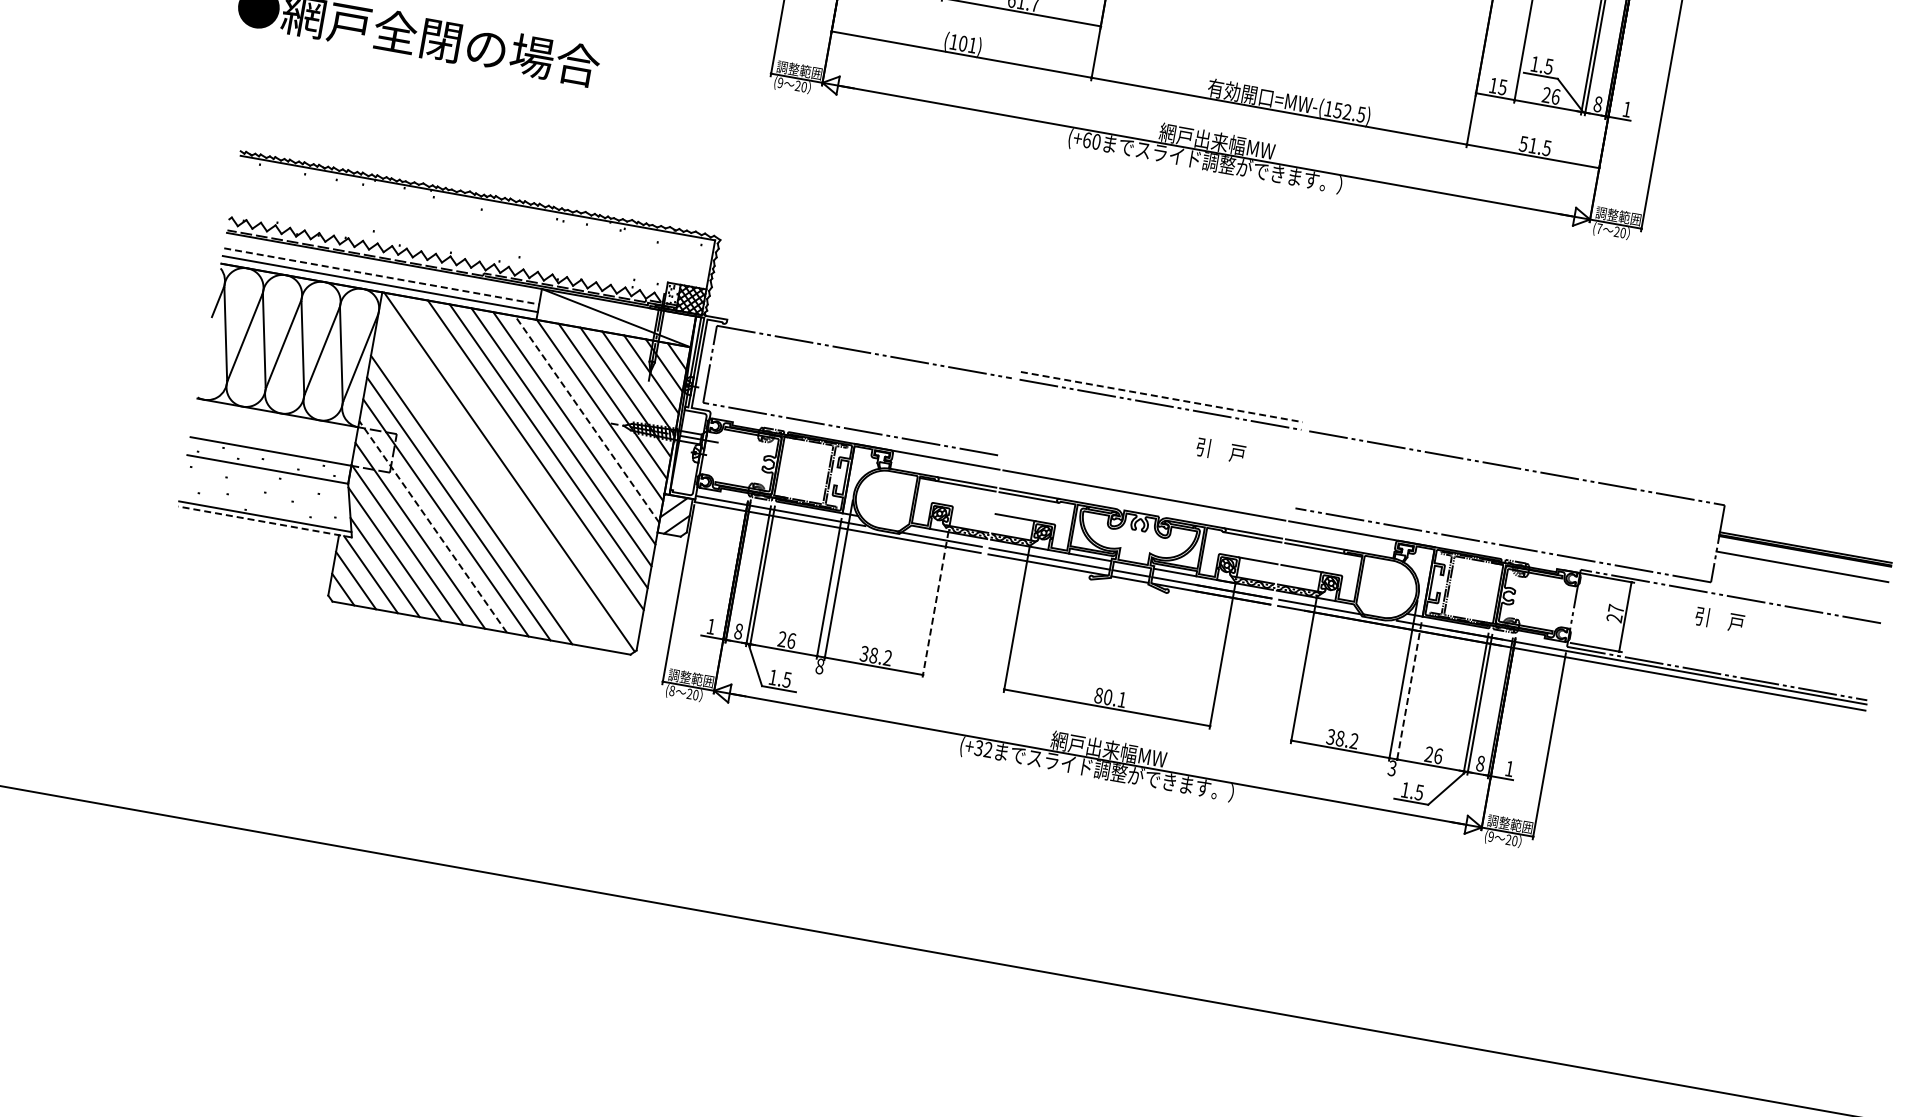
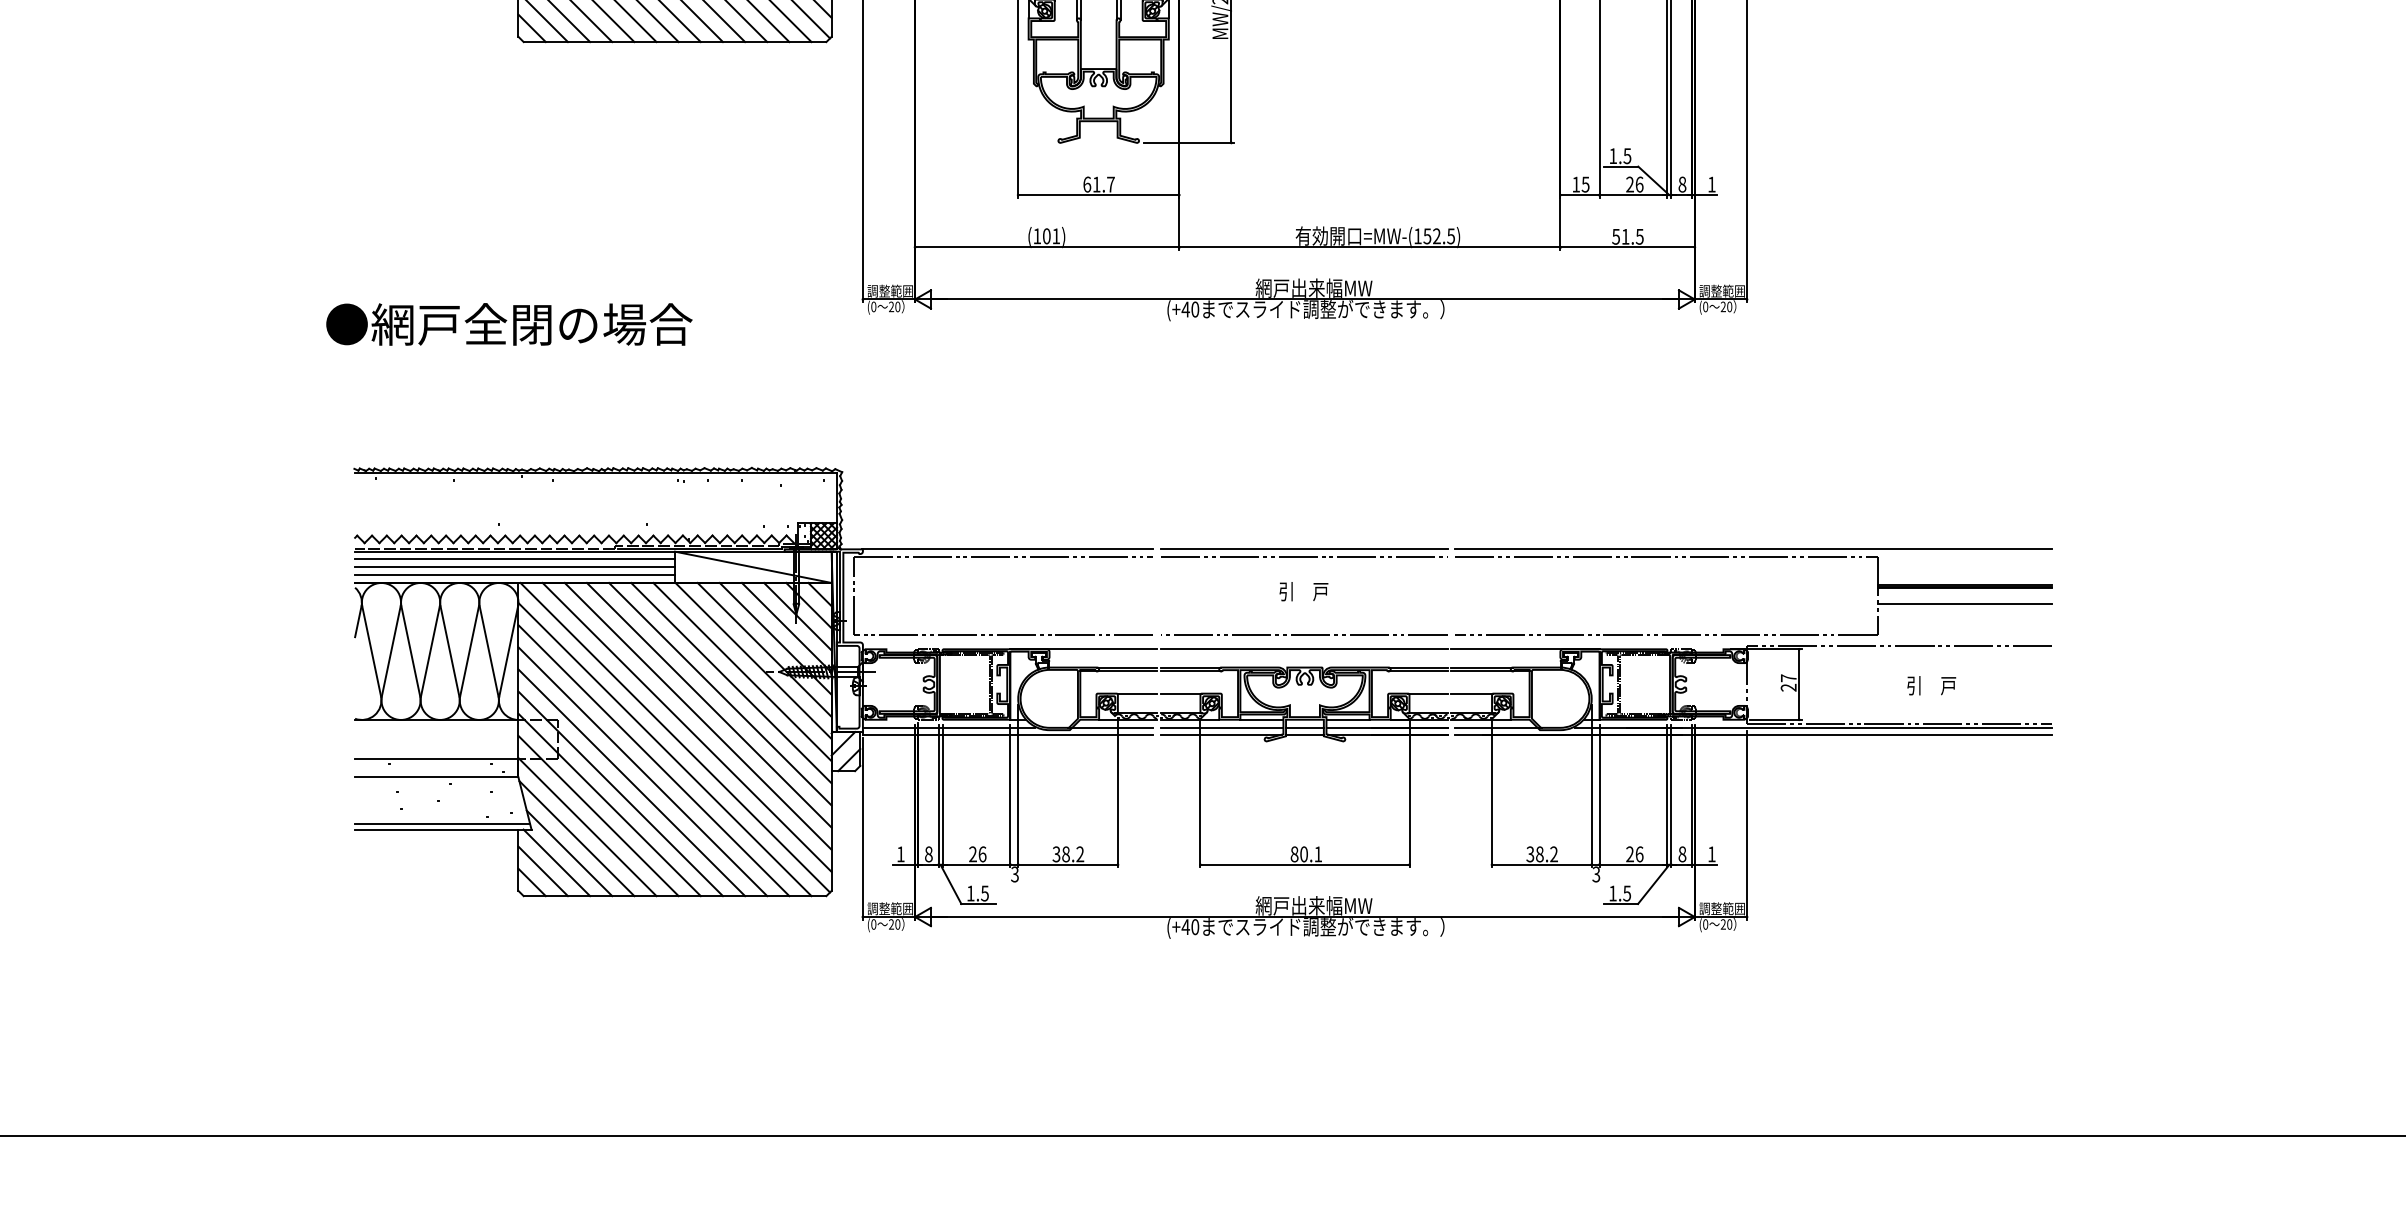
text: (780, 83) -> (873, 307), (9 -> (0
text: (1086, 140) -> (1185, 309), (+60 -> (+40
text: (1599, 228) -> (1705, 306), (7 -> (0
line: (383, 268) -> (515, 559), added
line: (382, 276) -> (515, 567), dashed -> solid
line: (869, 345) -> (1007, 549), added
line: (1162, 397) -> (1304, 549), dashed -> solid
line: (587, 418) -> (742, 671), dashed -> solid
text: (1220, 450) -> (1303, 591), moved
line: (522, 463) -> (686, 726), added
line: (1604, 476) -> (1753, 549), added
line: (1147, 480) -> (1304, 634), added
line: (496, 481) -> (664, 749), added
line: (484, 490) -> (653, 760), added
line: (972, 509) -> (1137, 693), added
line: (264, 521) -> (442, 829), dashed -> solid
line: (433, 526) -> (609, 804), dashed -> solid
line: (935, 604) -> (1117, 793), dashed -> solid
text: (1719, 619) -> (1931, 685), moved
text: (819, 666) -> (1014, 874), 8 -> 3
text: (671, 690) -> (873, 924), (8 -> (0
line: (1409, 692) -> (1599, 796), dashed -> solid
text: (983, 749) -> (1190, 927), (+32 -> (+40
text: (1491, 836) -> (1705, 924), (9 -> (0

